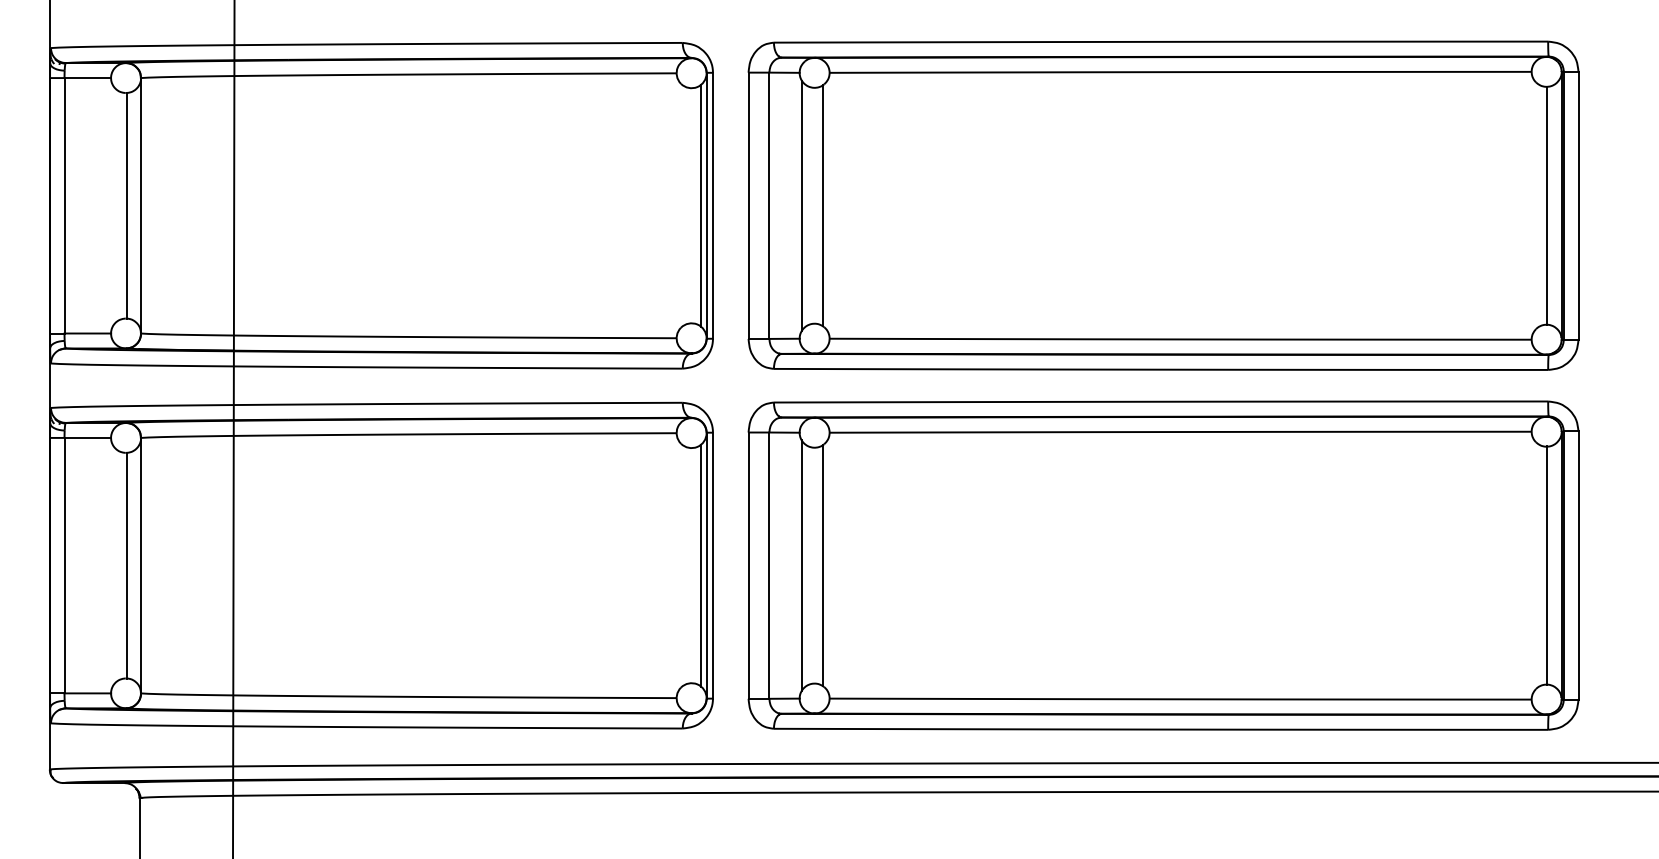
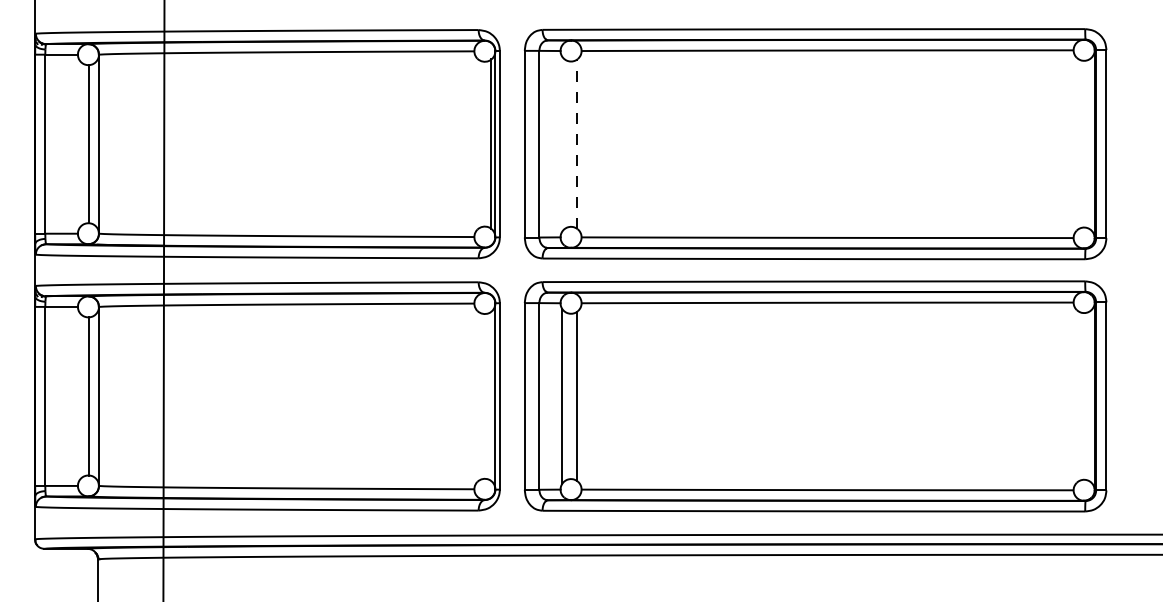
line: (802, 205) -> (562, 143), removed
line: (822, 205) -> (576, 143), solid -> dashed
line: (1547, 205) -> (1084, 143), removed
line: (700, 565) -> (491, 396), removed
line: (1547, 565) -> (1084, 396), removed

